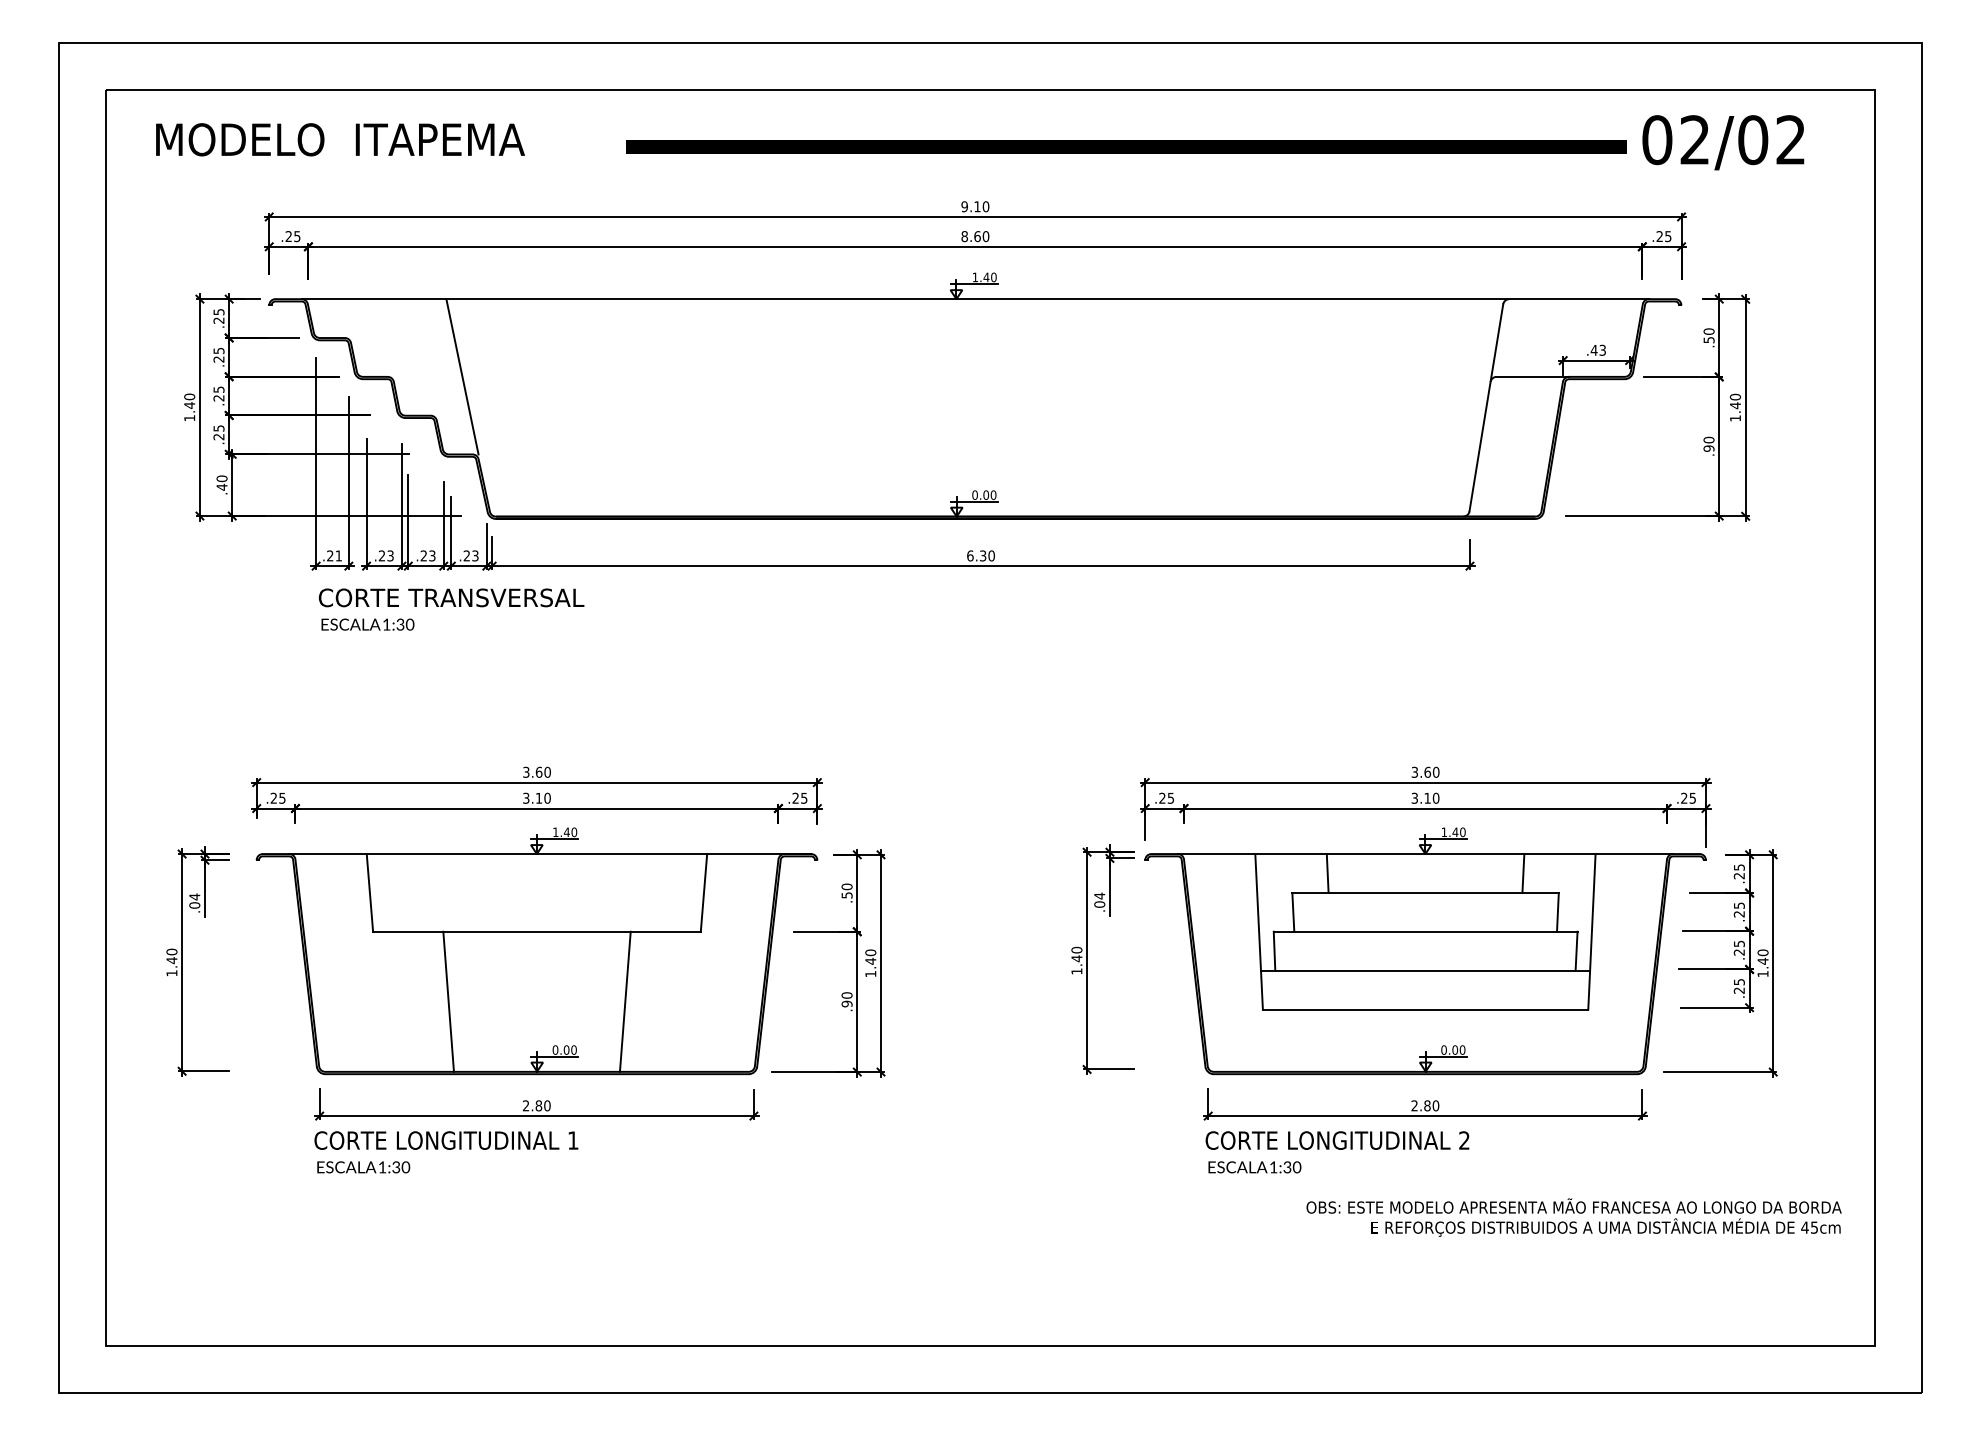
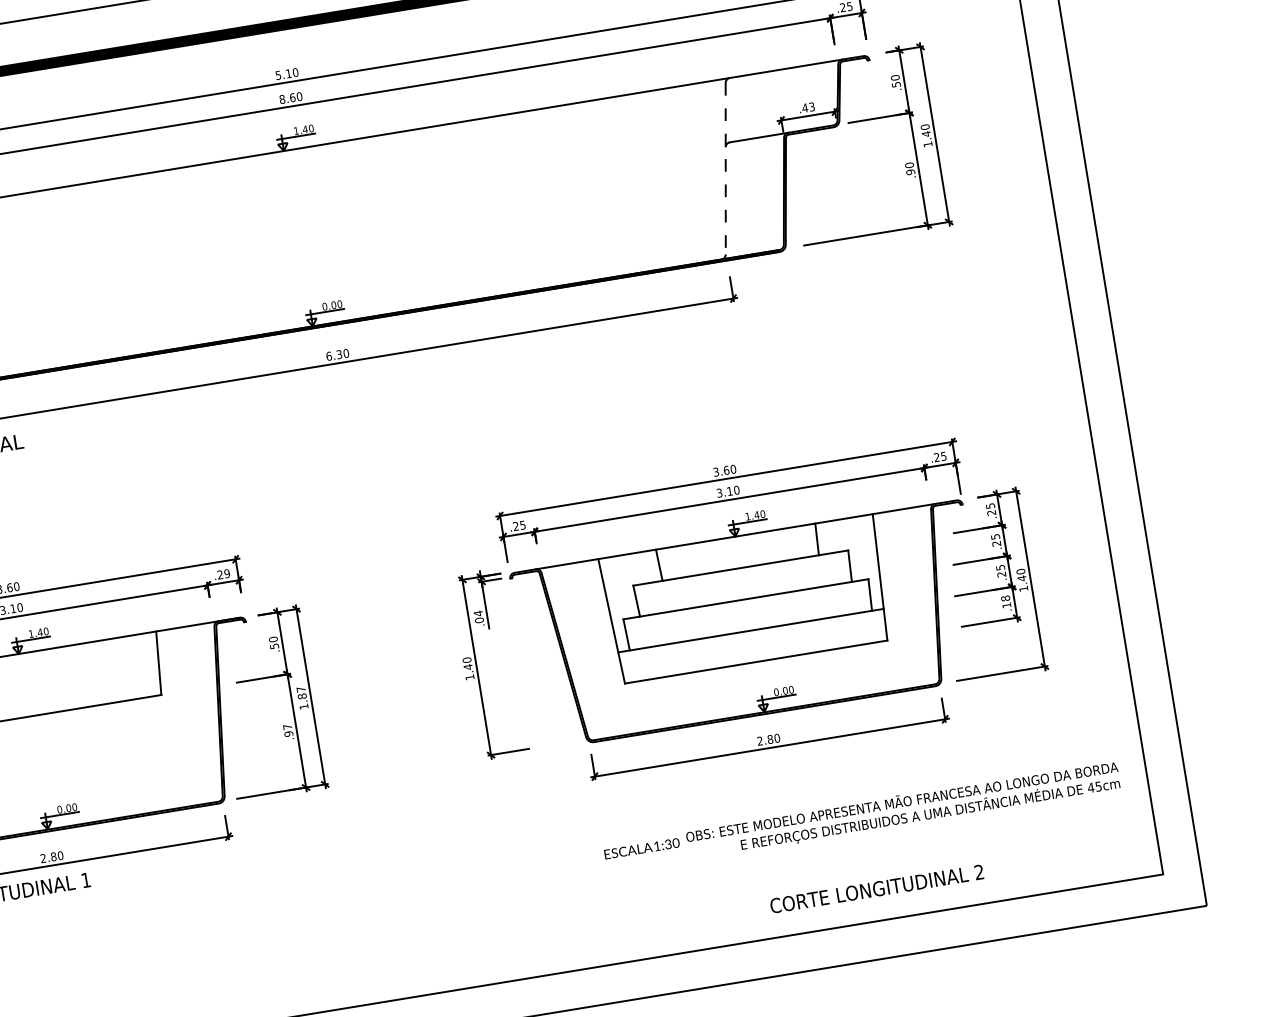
text: (964, 206) -> (278, 75), 9.10 -> 5.10
line: (1486, 407) -> (725, 168), solid -> dashed
text: (804, 797) -> (227, 573), .25 -> .29
text: (870, 956) -> (301, 692), 1.40 -> 1.87
text: (1738, 985) -> (1005, 601), .25 -> .18
text: (846, 995) -> (287, 727), .90 -> .97
line: (624, 1001) -> (109, 761), removed
text: (1337, 1140) -> (876, 889), moved
text: (1254, 1167) -> (641, 848), moved

